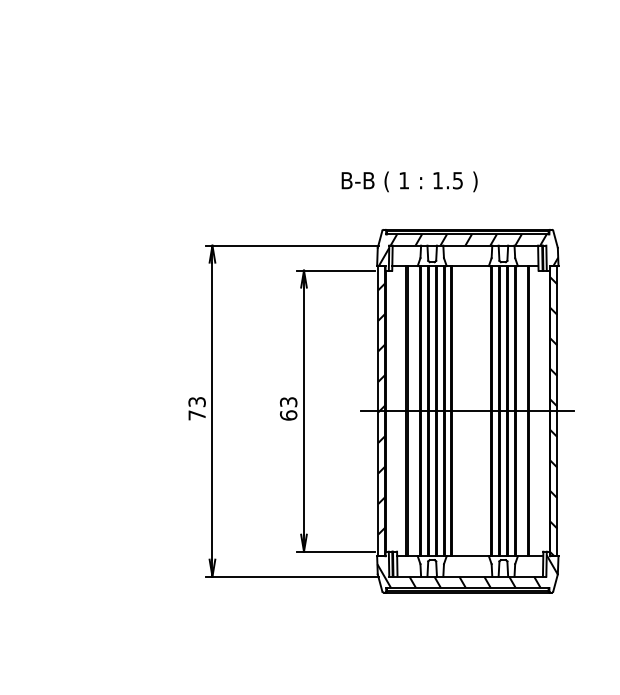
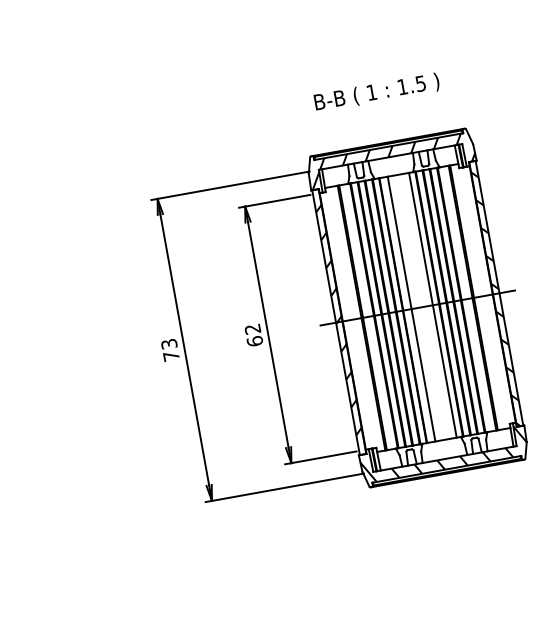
text: (409, 181) -> (376, 92), moved
text: (288, 402) -> (252, 329), 63 -> 62
line: (461, 411) -> (412, 309), added
line: (484, 411) -> (433, 305), added

